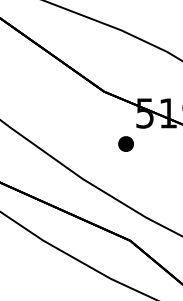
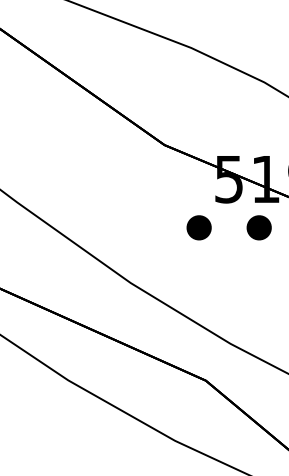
part: (163, 143) -> (258, 226), added

